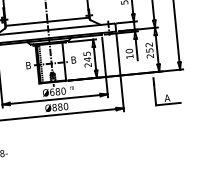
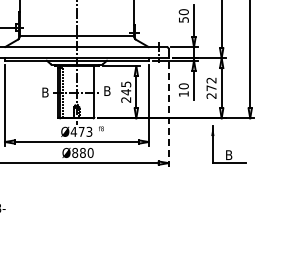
text: (149, 50) -> (211, 88), 252 -> 272
line: (120, 73) -> (168, 115), solid -> dashed
text: (57, 91) -> (81, 131), Ø680 -> Ø473
text: (166, 98) -> (228, 155), A -> B

